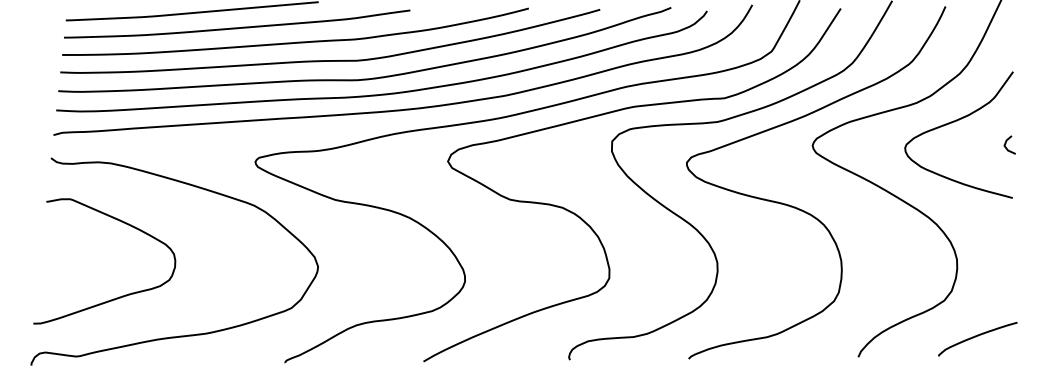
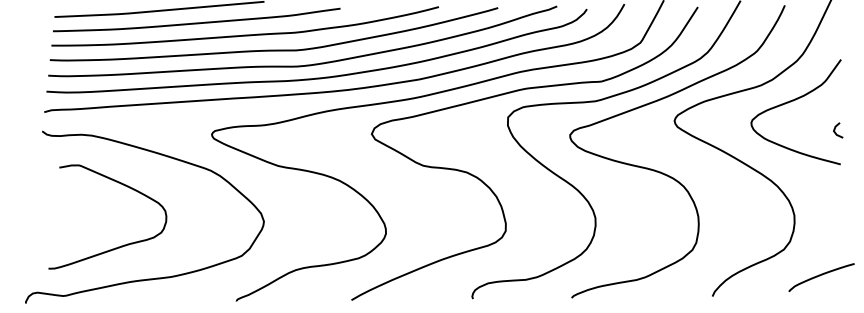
line: (1007, 147) -> (836, 132), moved
curve: (117, 296) -> (118, 246), moved
curve: (976, 337) -> (820, 276), moved

